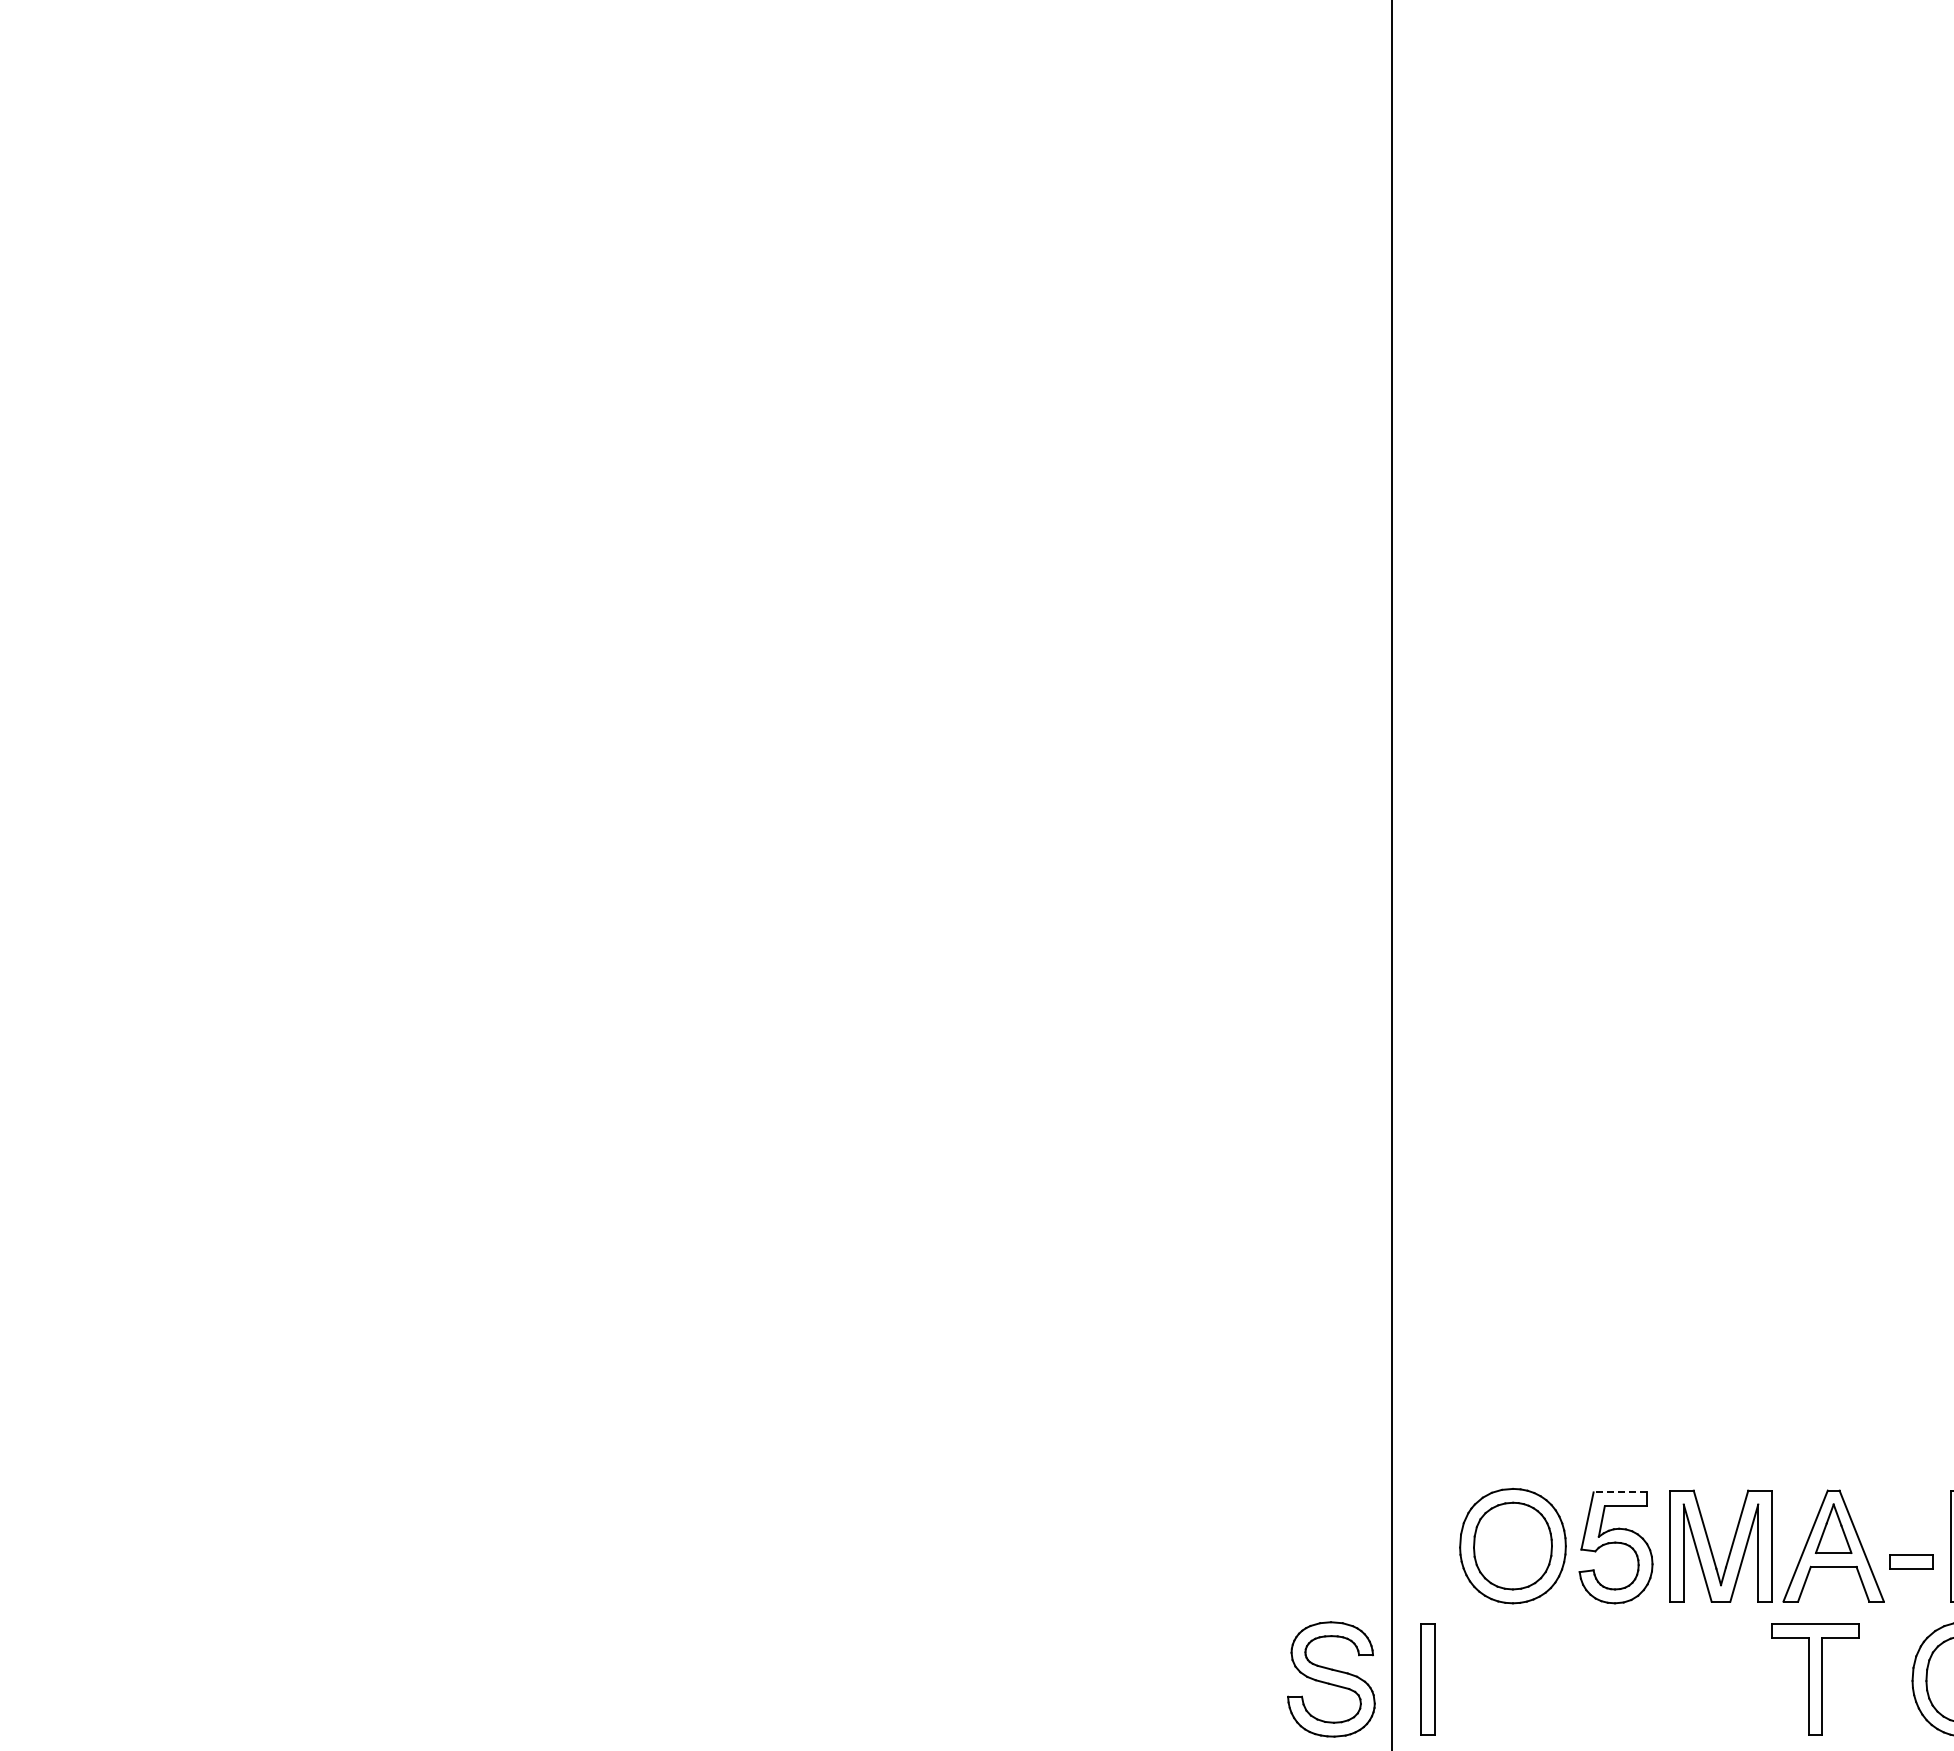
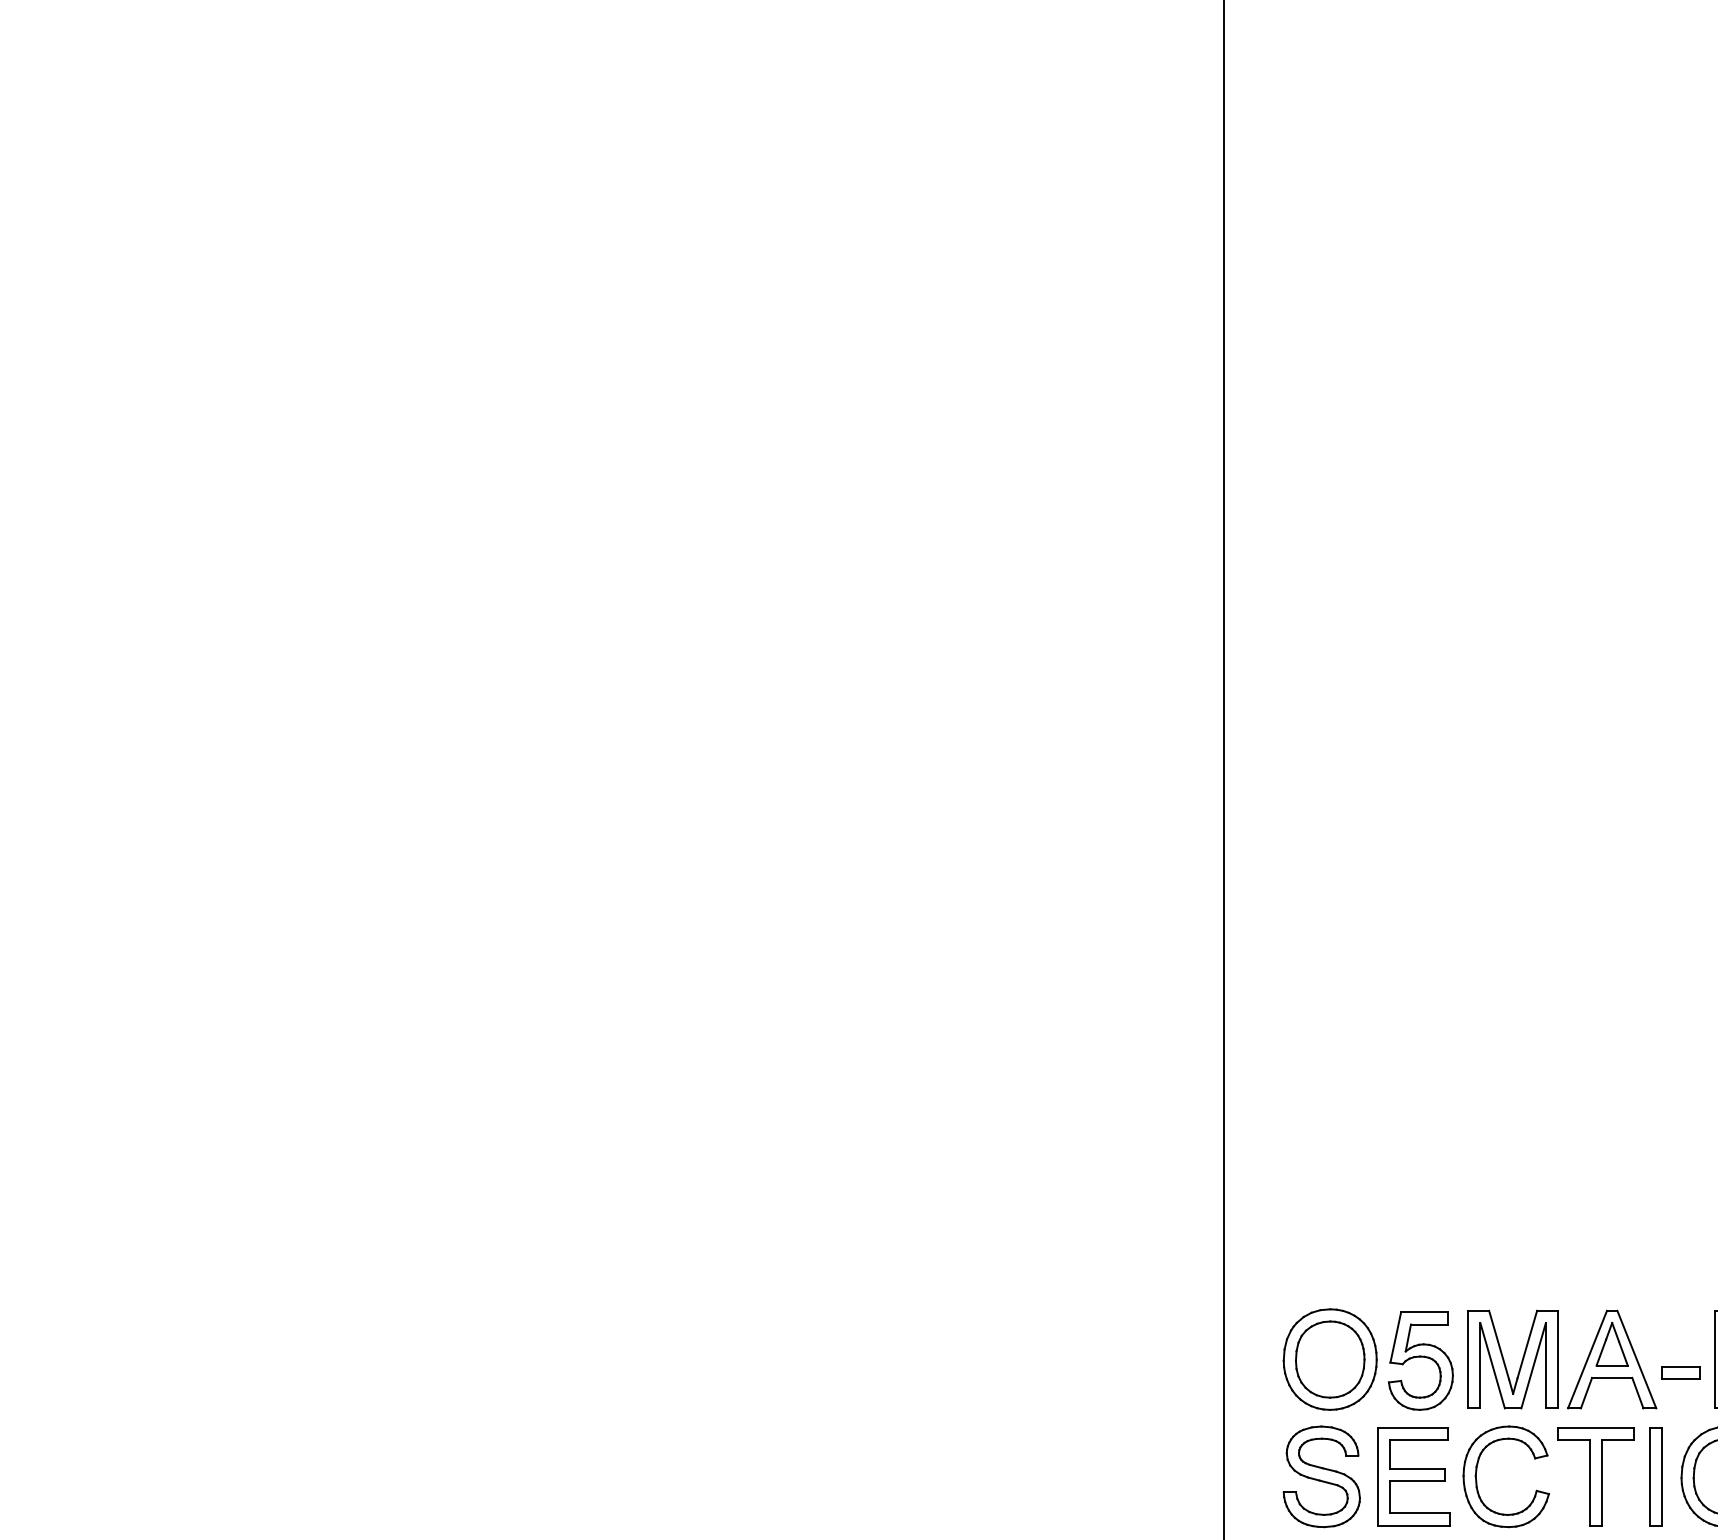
line: (1620, 1492) -> (1424, 1312), dashed -> solid
part: (1331, 1679) -> (1321, 1476), moved
part: (1427, 1679) -> (1655, 1476), moved
part: (1608, 1679) -> (1414, 1476), added
part: (1680, 1686) -> (1477, 1483), added

